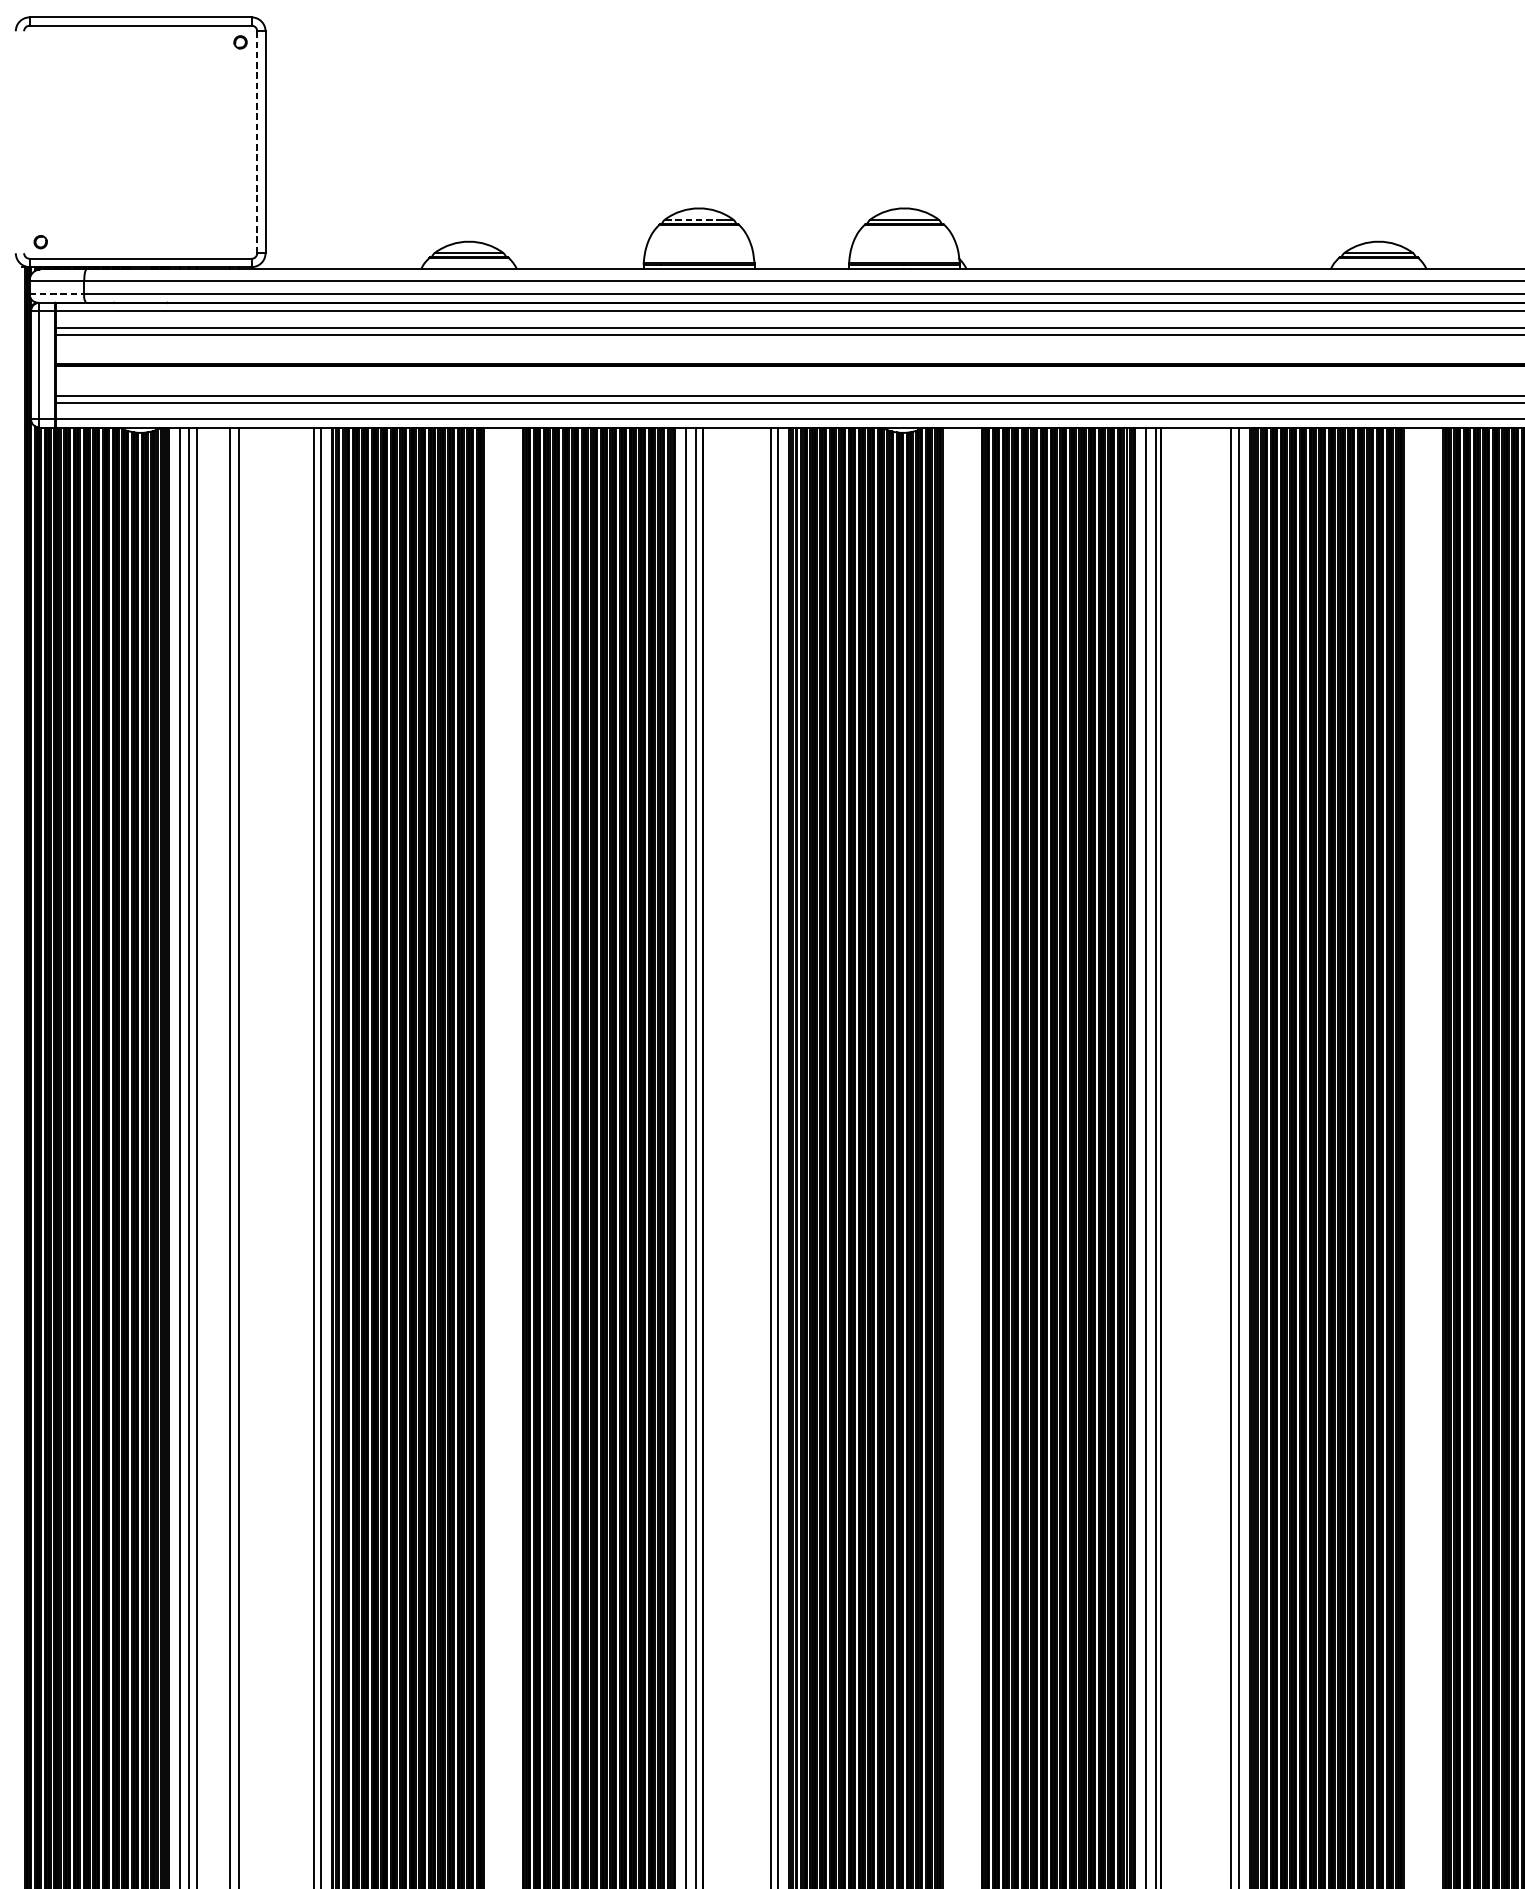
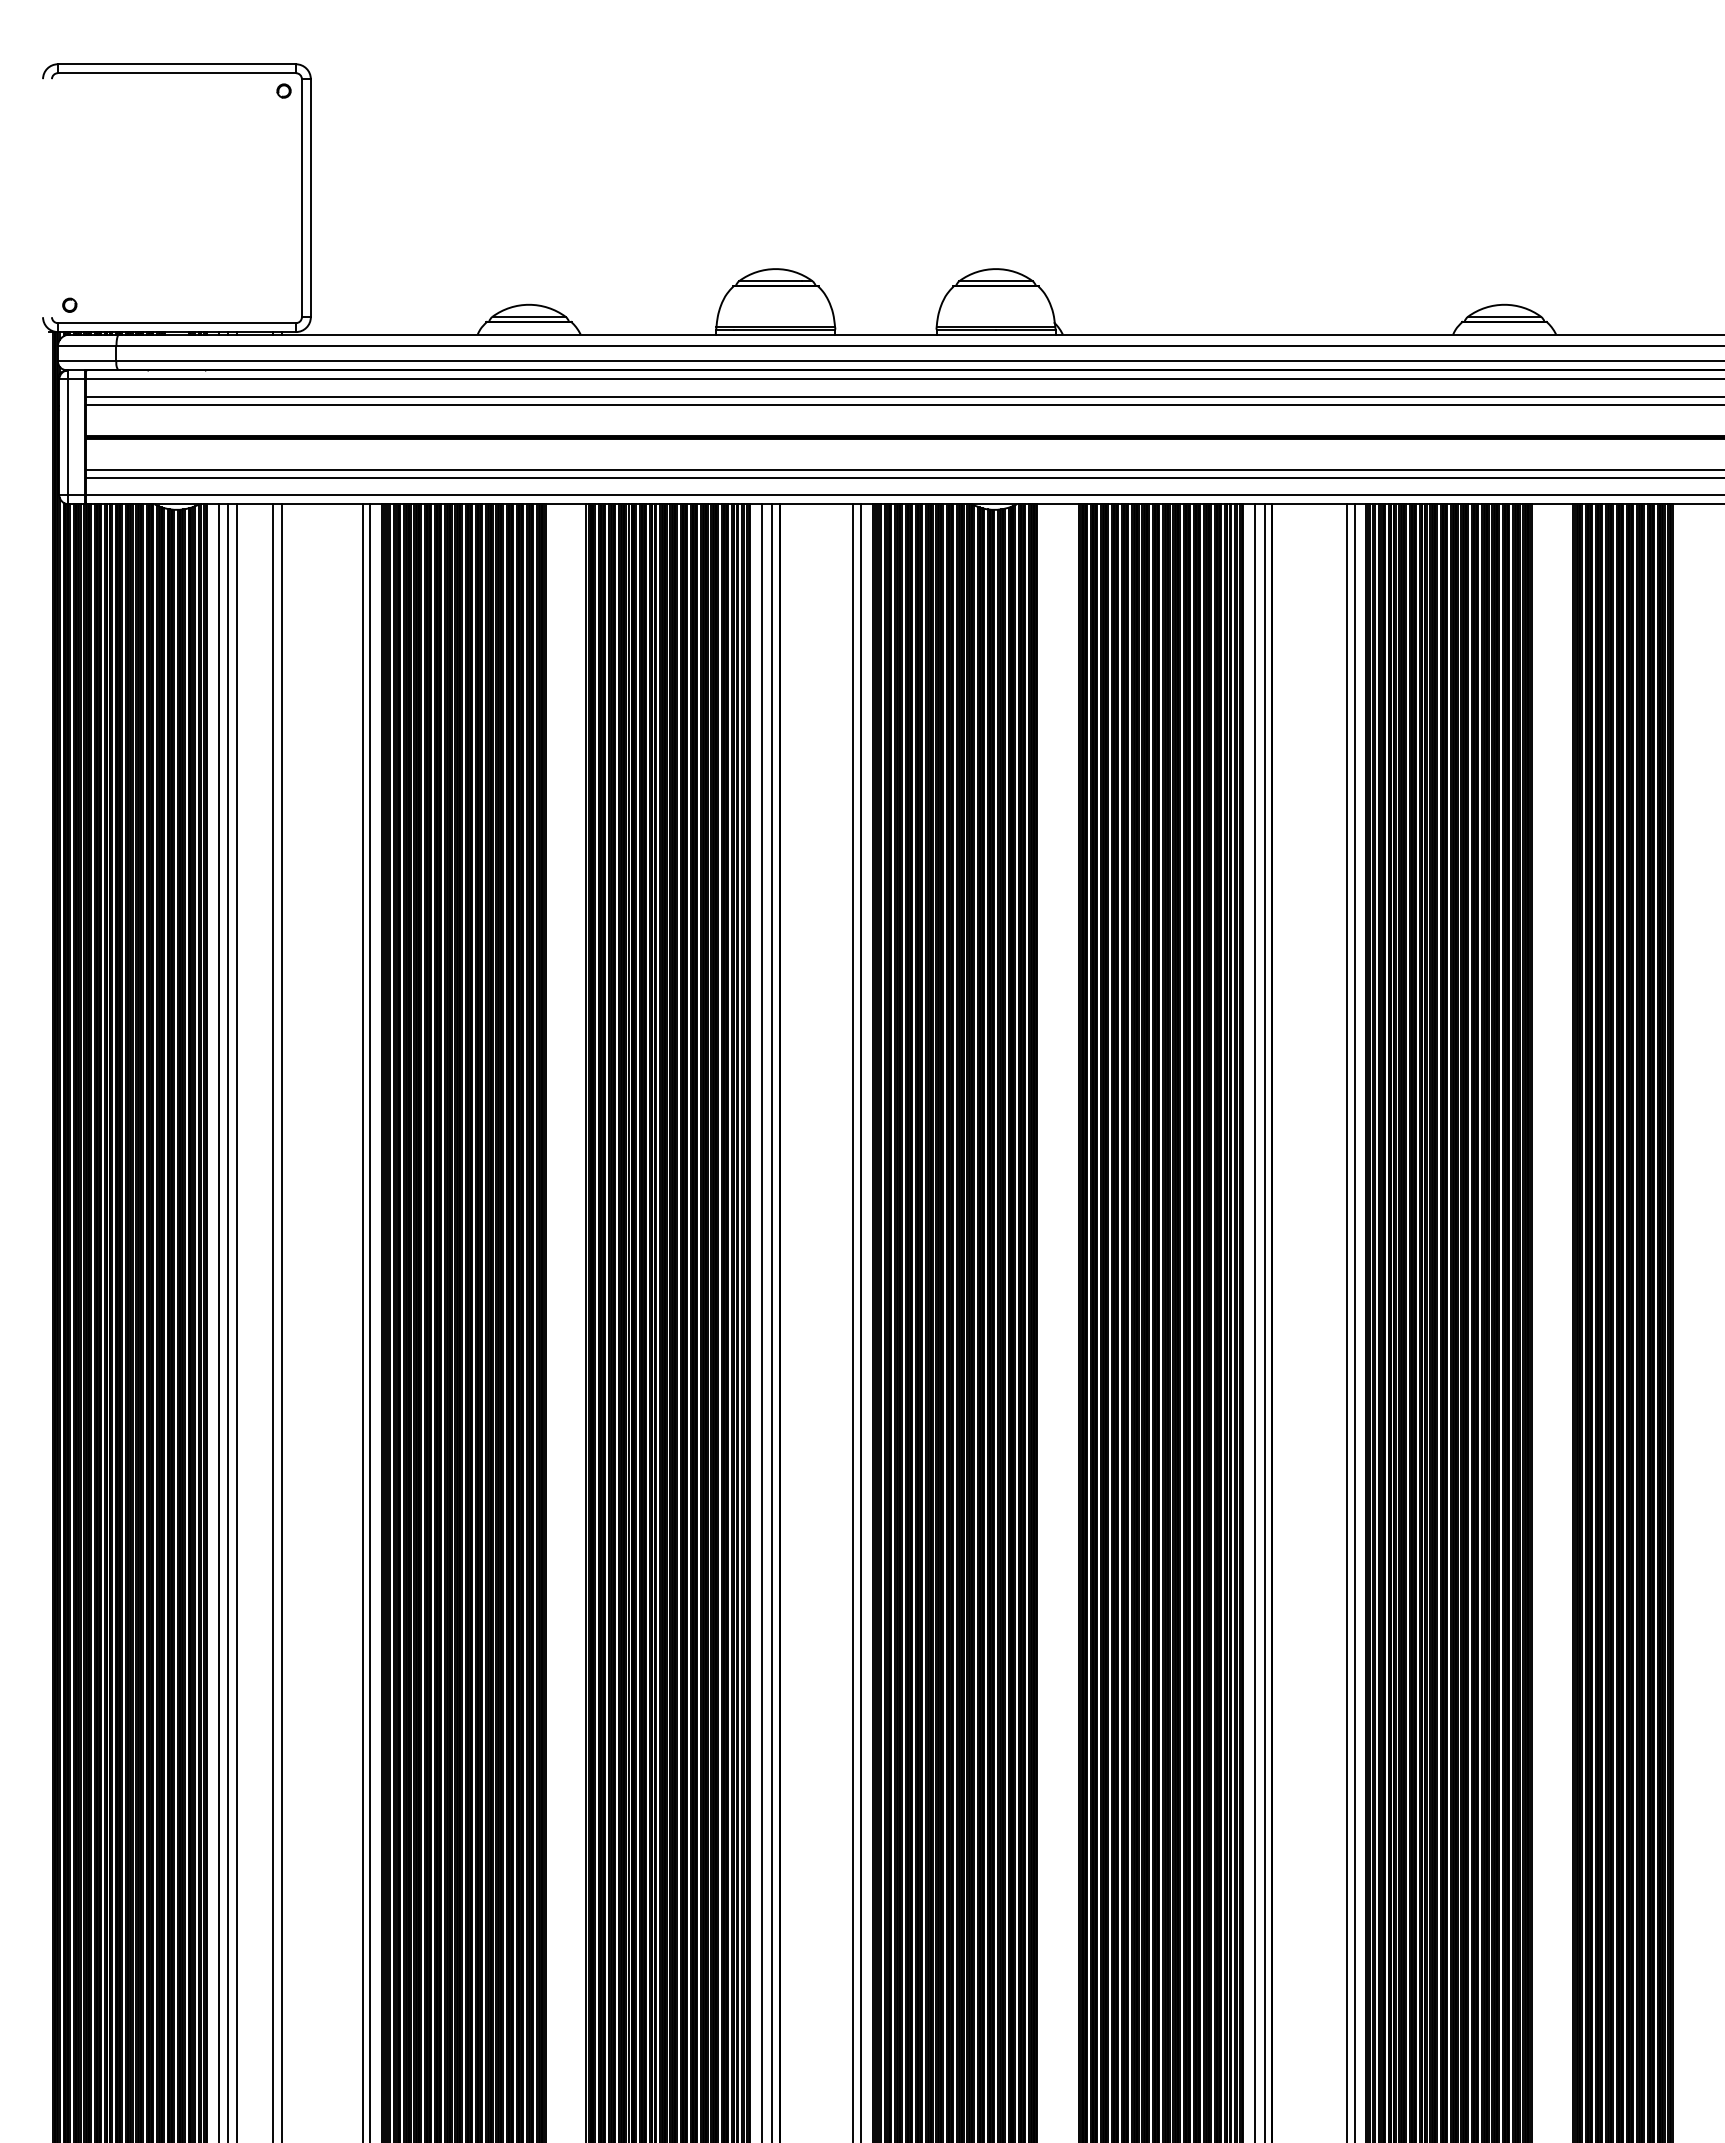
line: (256, 141) -> (301, 197), dashed -> solid
line: (695, 219) -> (771, 281), dashed -> solid
line: (57, 294) -> (87, 361), dashed -> solid

